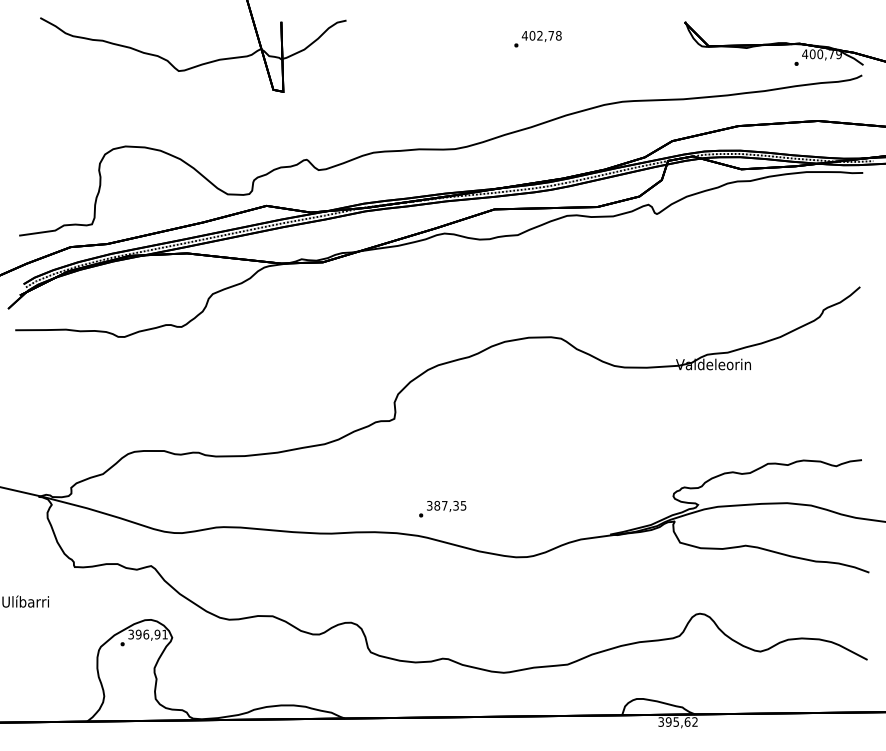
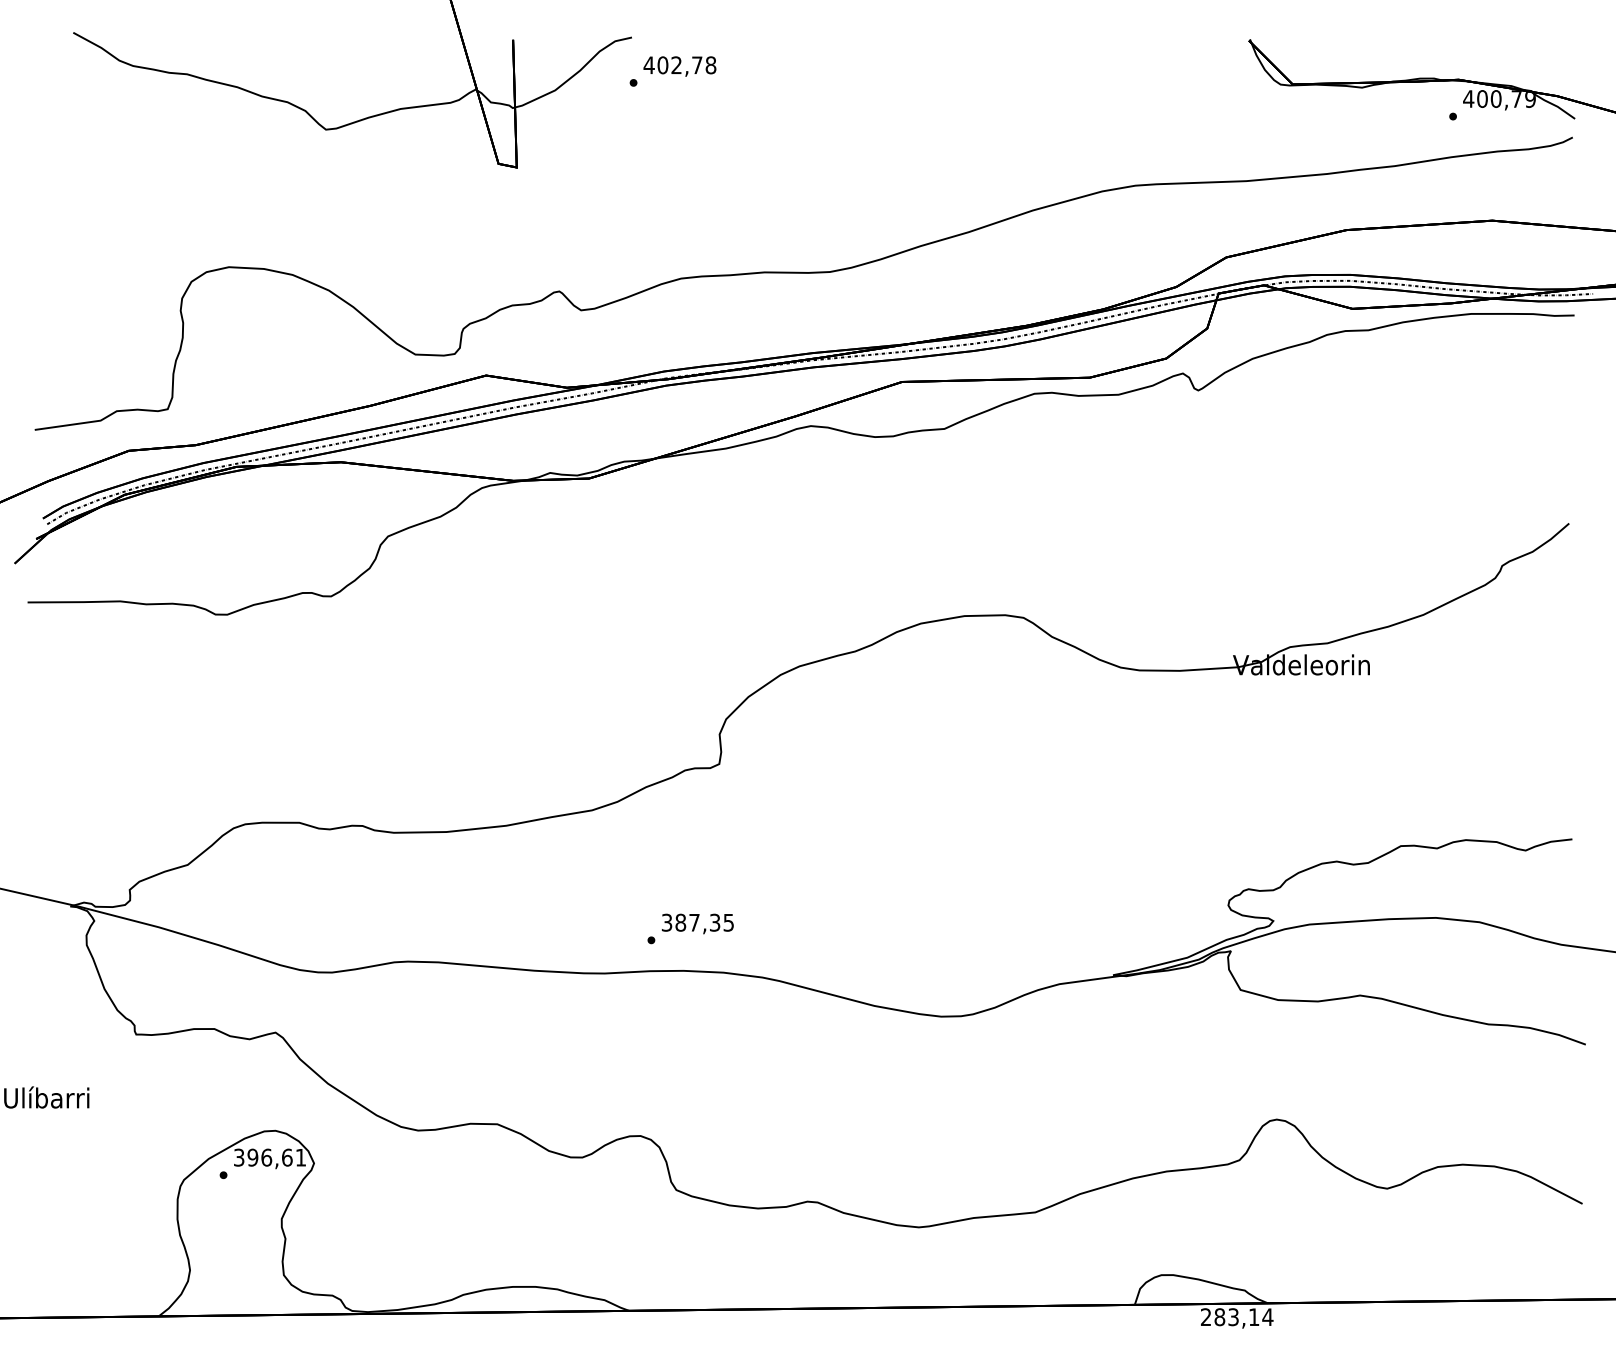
text: (537, 39) -> (672, 72), moved
text: (442, 509) -> (690, 929), moved
text: (157, 634) -> (287, 1157), 396,91 -> 396,61
text: (678, 721) -> (1237, 1316), 395,62 -> 283,14

